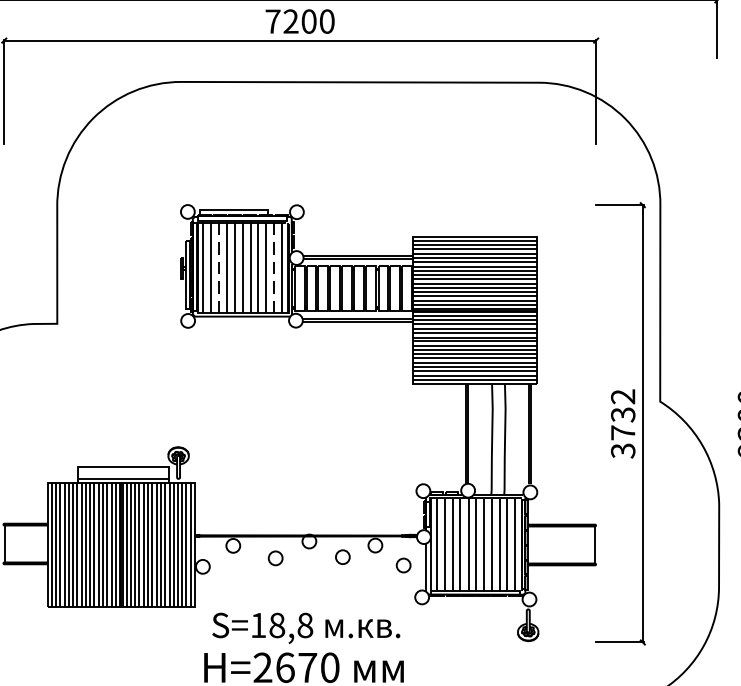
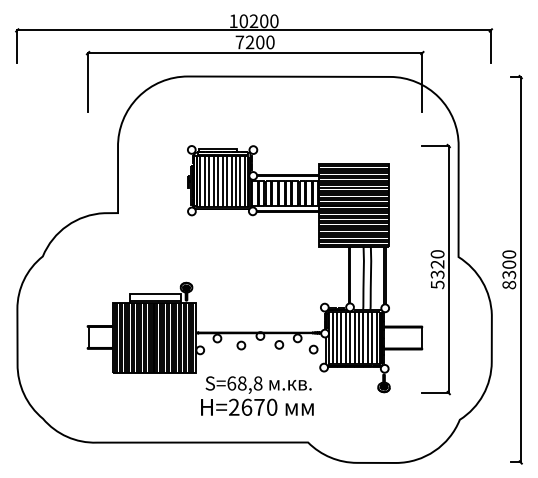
line: (219, 267) -> (209, 181), dashed -> solid
line: (274, 267) -> (240, 181), dashed -> solid
text: (622, 423) -> (437, 269), 3732 -> 5320
text: (258, 625) -> (231, 383), S=18,8 -> S=68,8

